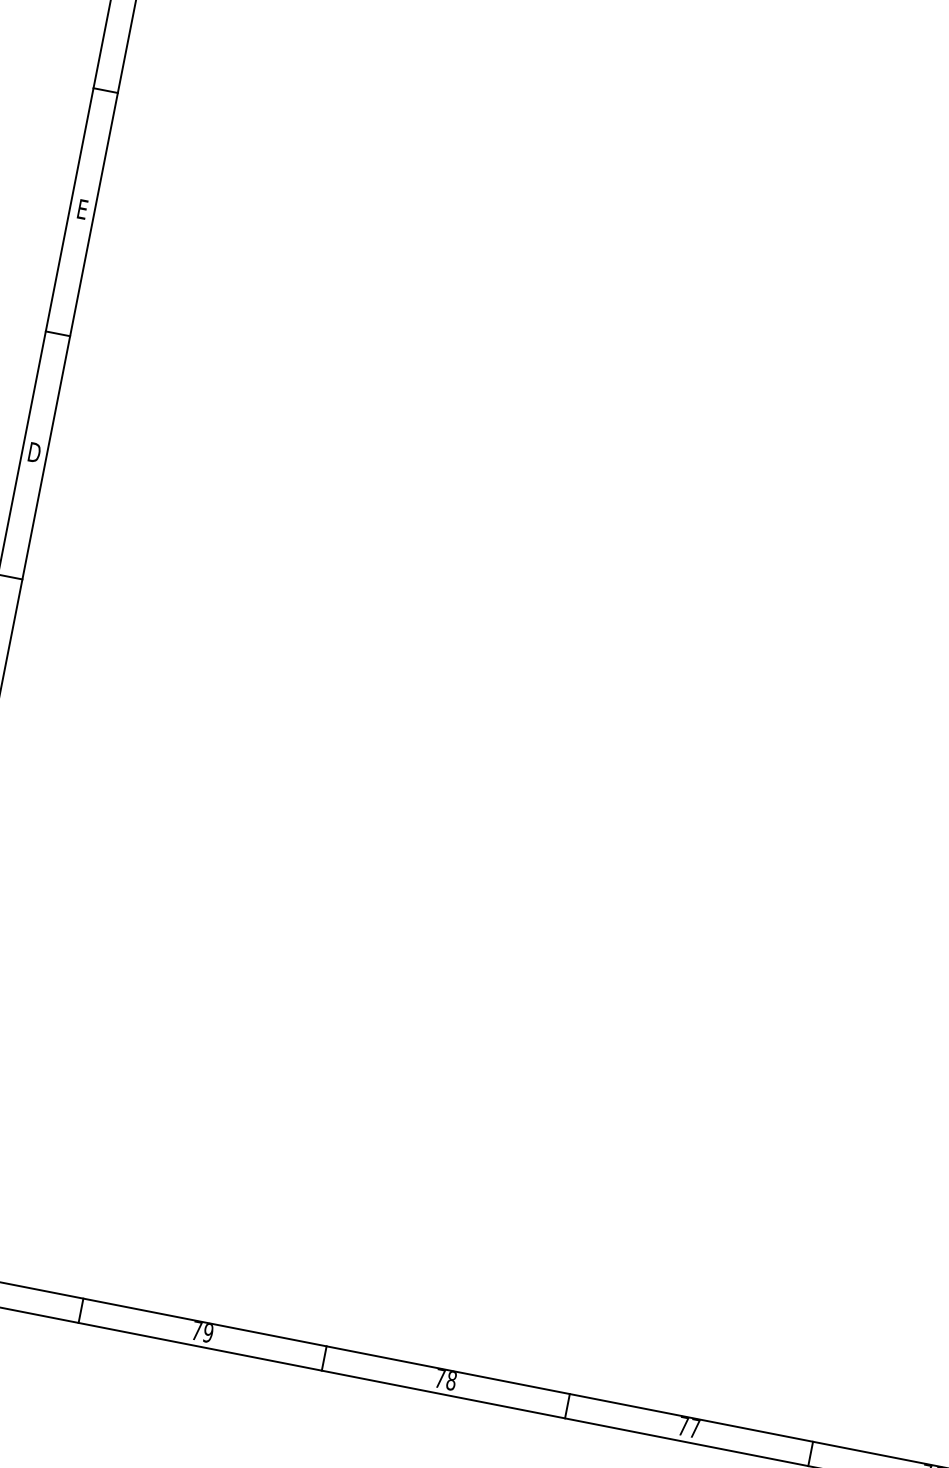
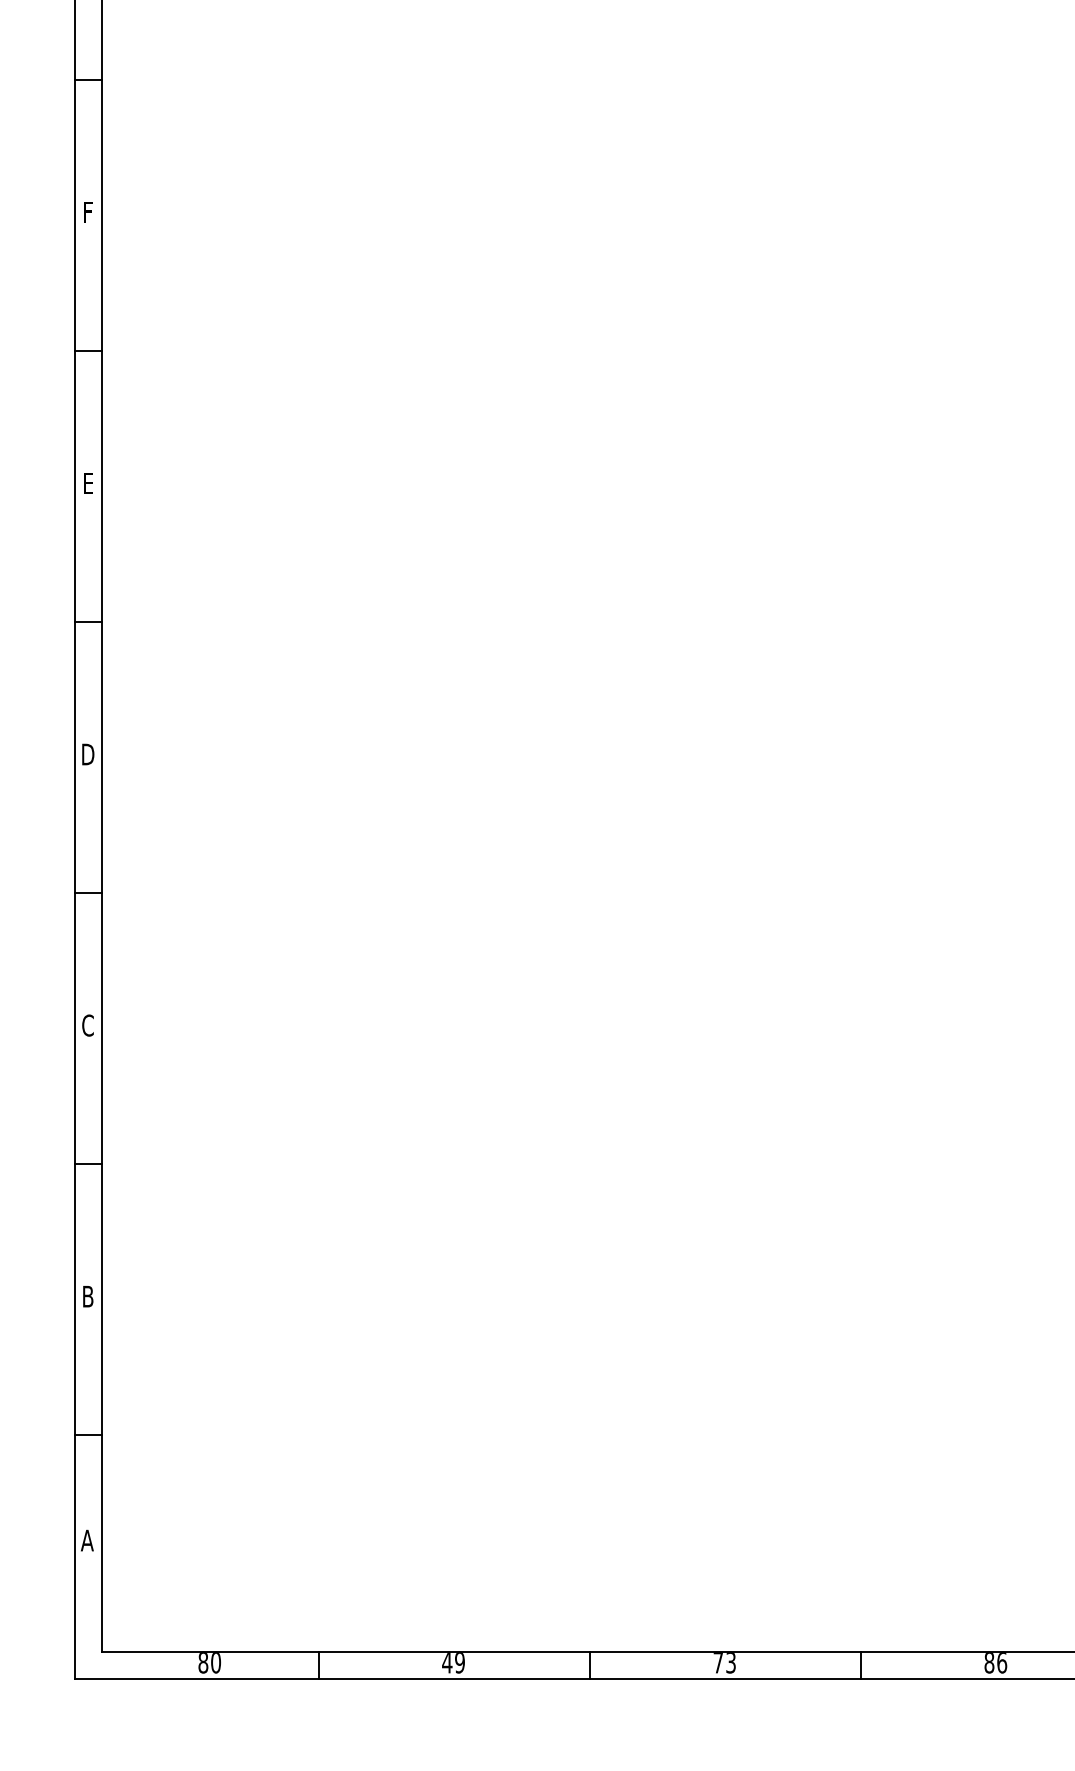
text: (197, 1331) -> (447, 1663), 79 -> 49
text: (450, 1381) -> (730, 1663), 78 -> 73
text: (688, 1427) -> (995, 1663), 77 -> 86

